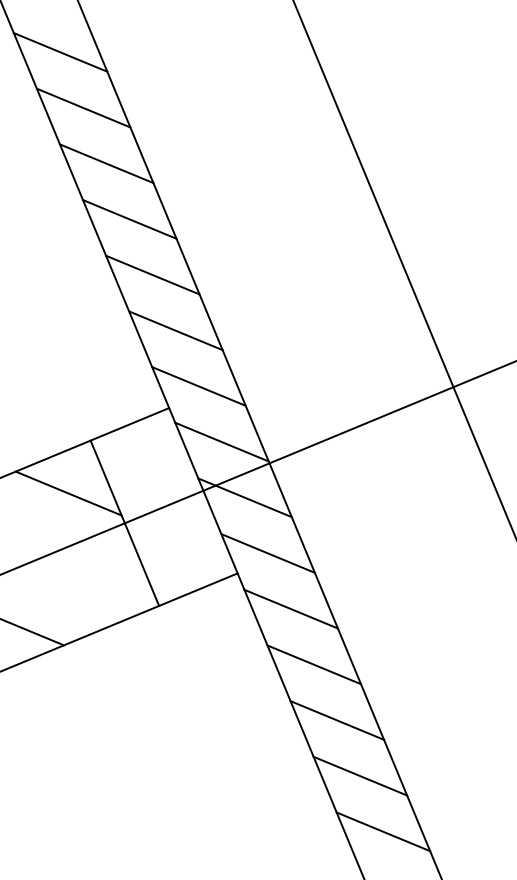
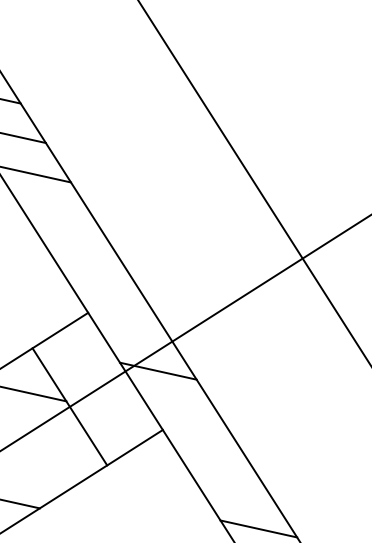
line: (152, 274) -> (57, 213), removed
line: (175, 330) -> (82, 252), removed
line: (198, 386) -> (107, 292), removed
line: (221, 441) -> (132, 331), removed
line: (267, 553) -> (182, 410), removed
line: (290, 608) -> (207, 449), removed
line: (314, 664) -> (233, 489), removed

